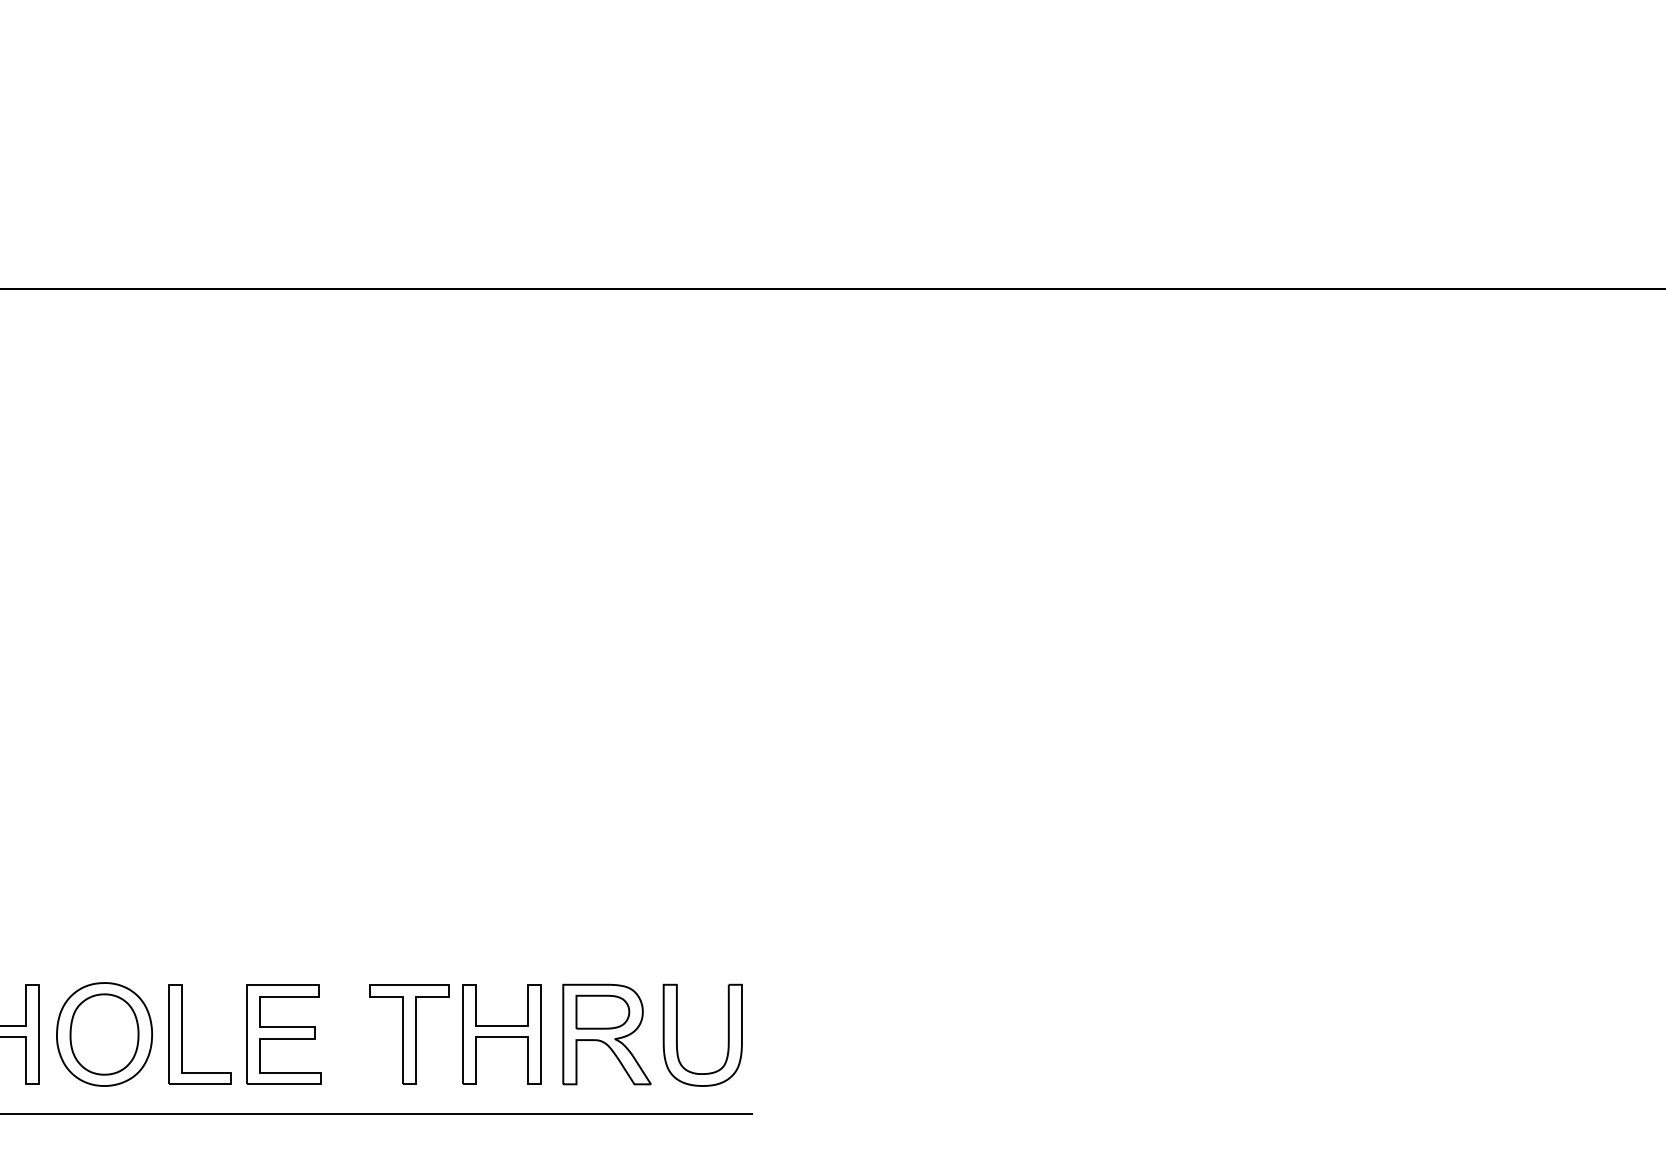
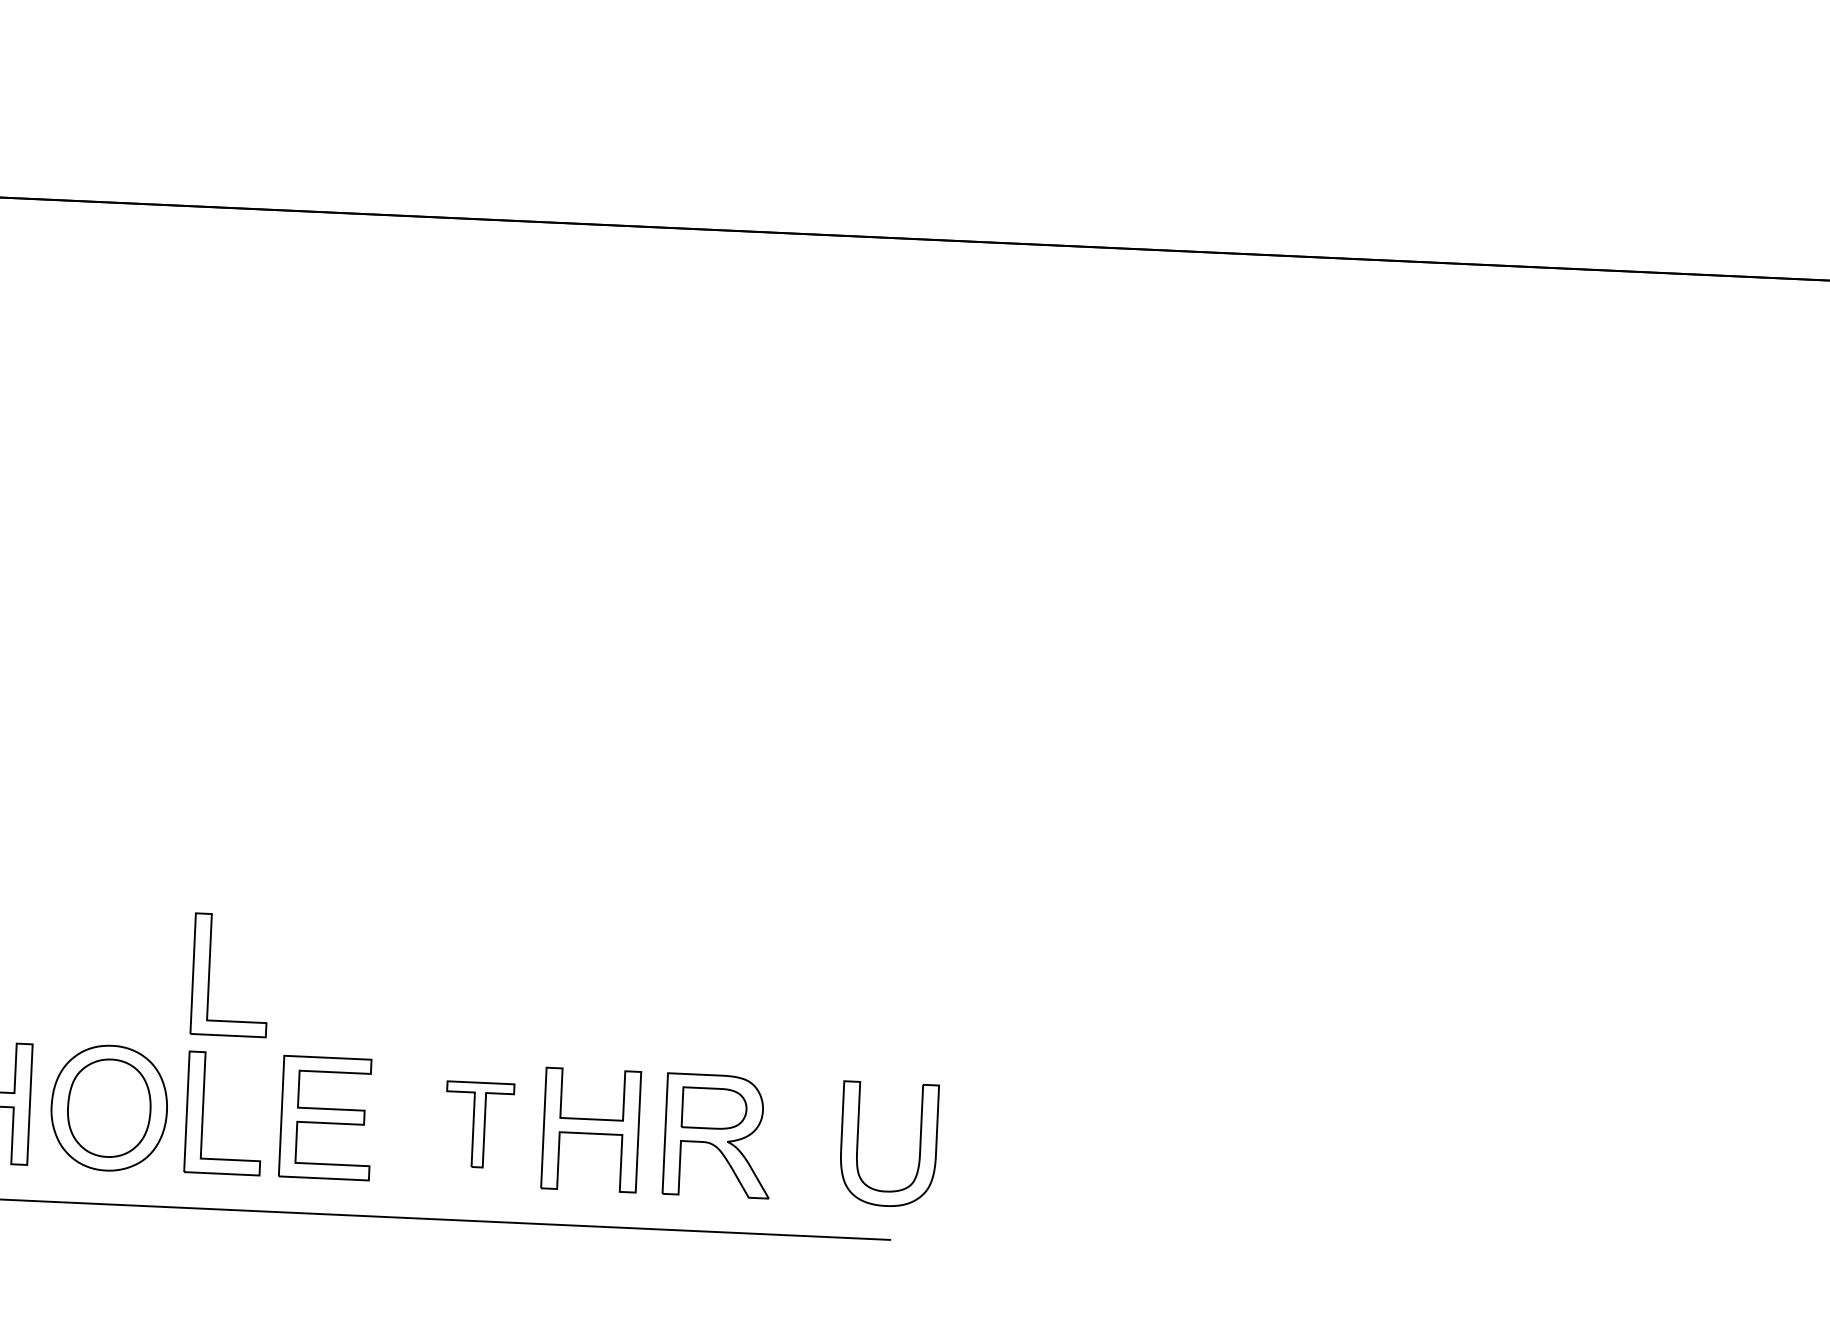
part: (182, 920) -> (210, 974), added
part: (409, 1034) -> (478, 1124), size x0.7
part: (677, 1034) -> (858, 1142), moved

